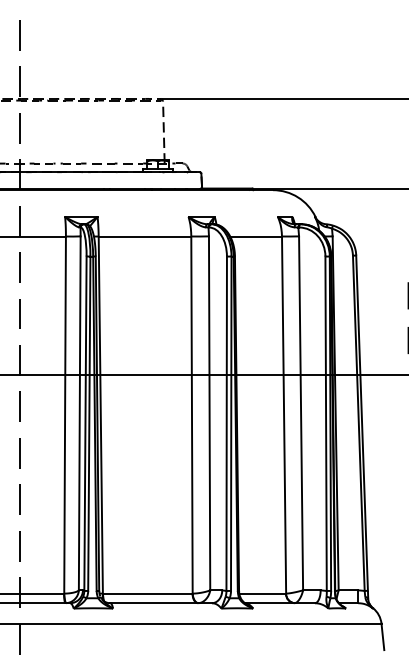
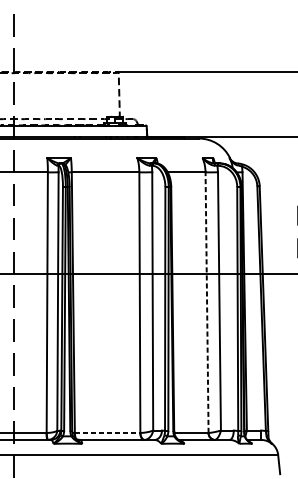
line: (284, 416) -> (207, 303), solid -> dashed
line: (147, 593) -> (107, 432), solid -> dashed

